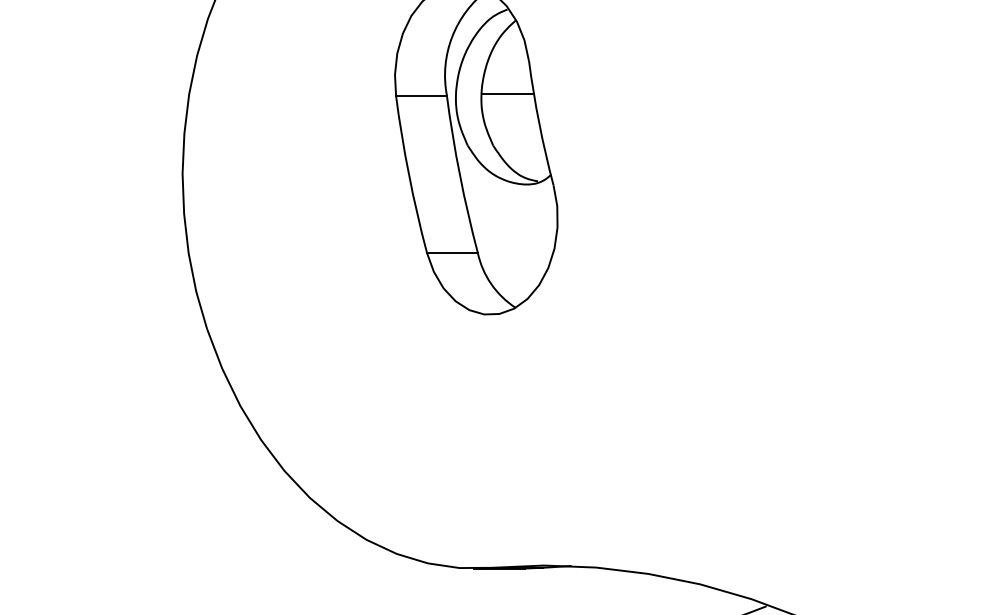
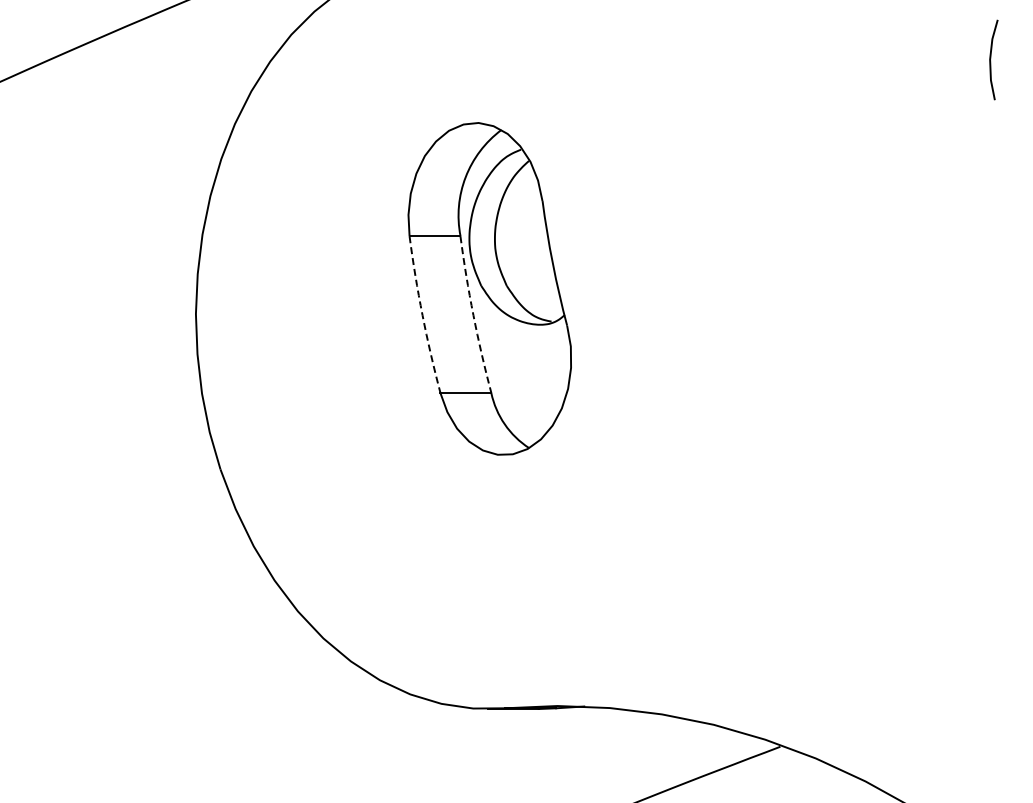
line: (507, 94) -> (521, 234), removed
arc: (409, 175) -> (422, 315), solid -> dashed
arc: (459, 175) -> (473, 315), solid -> dashed

